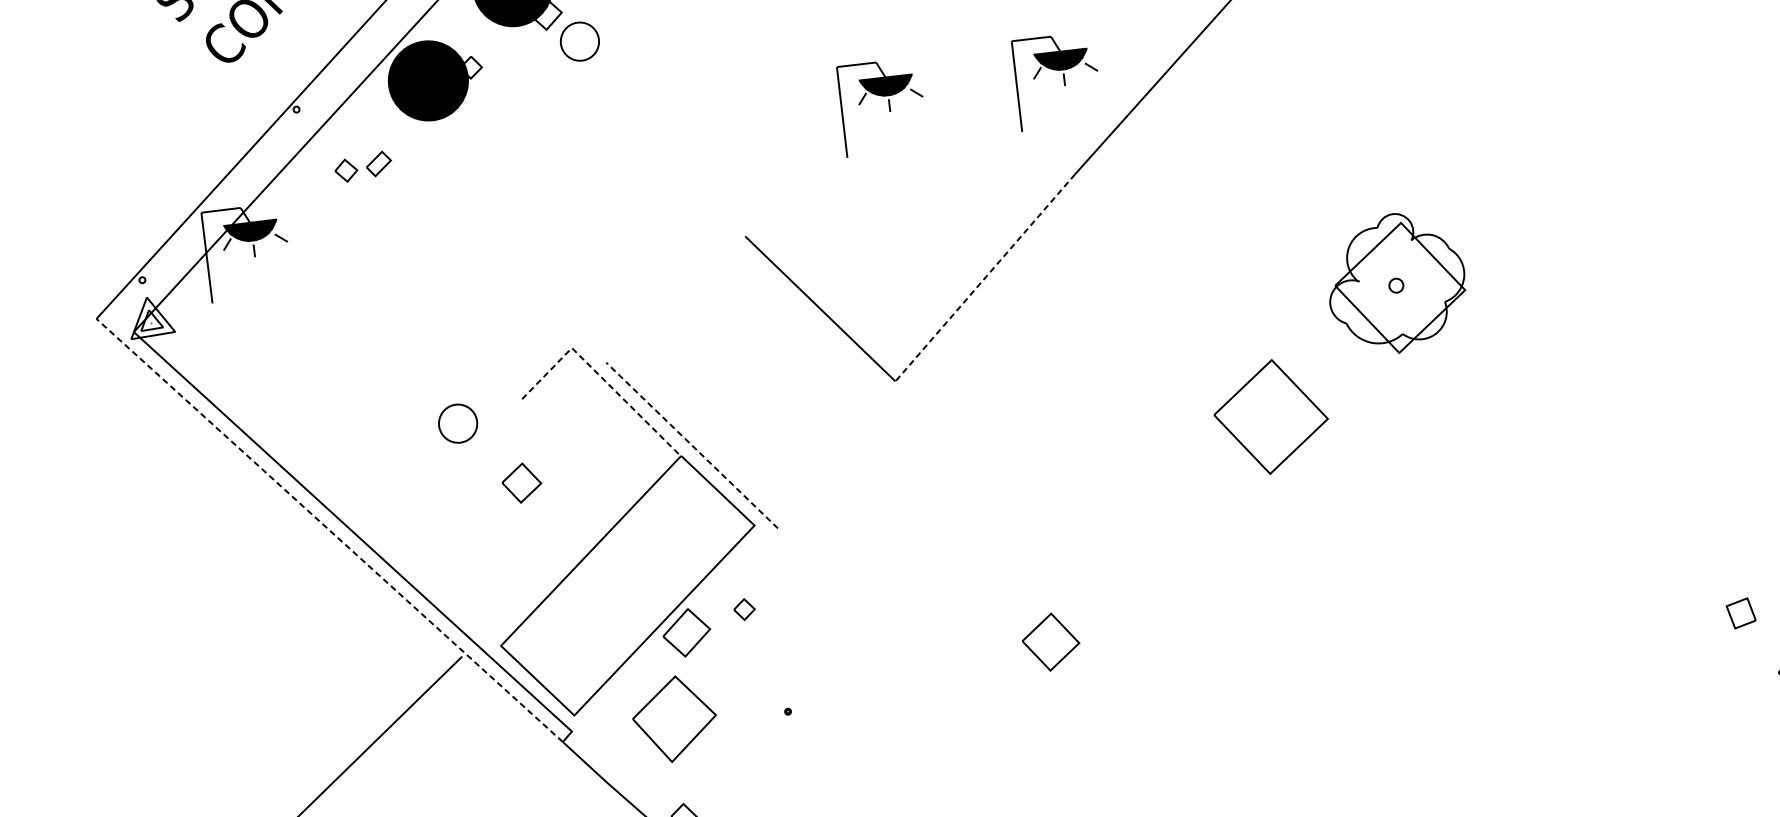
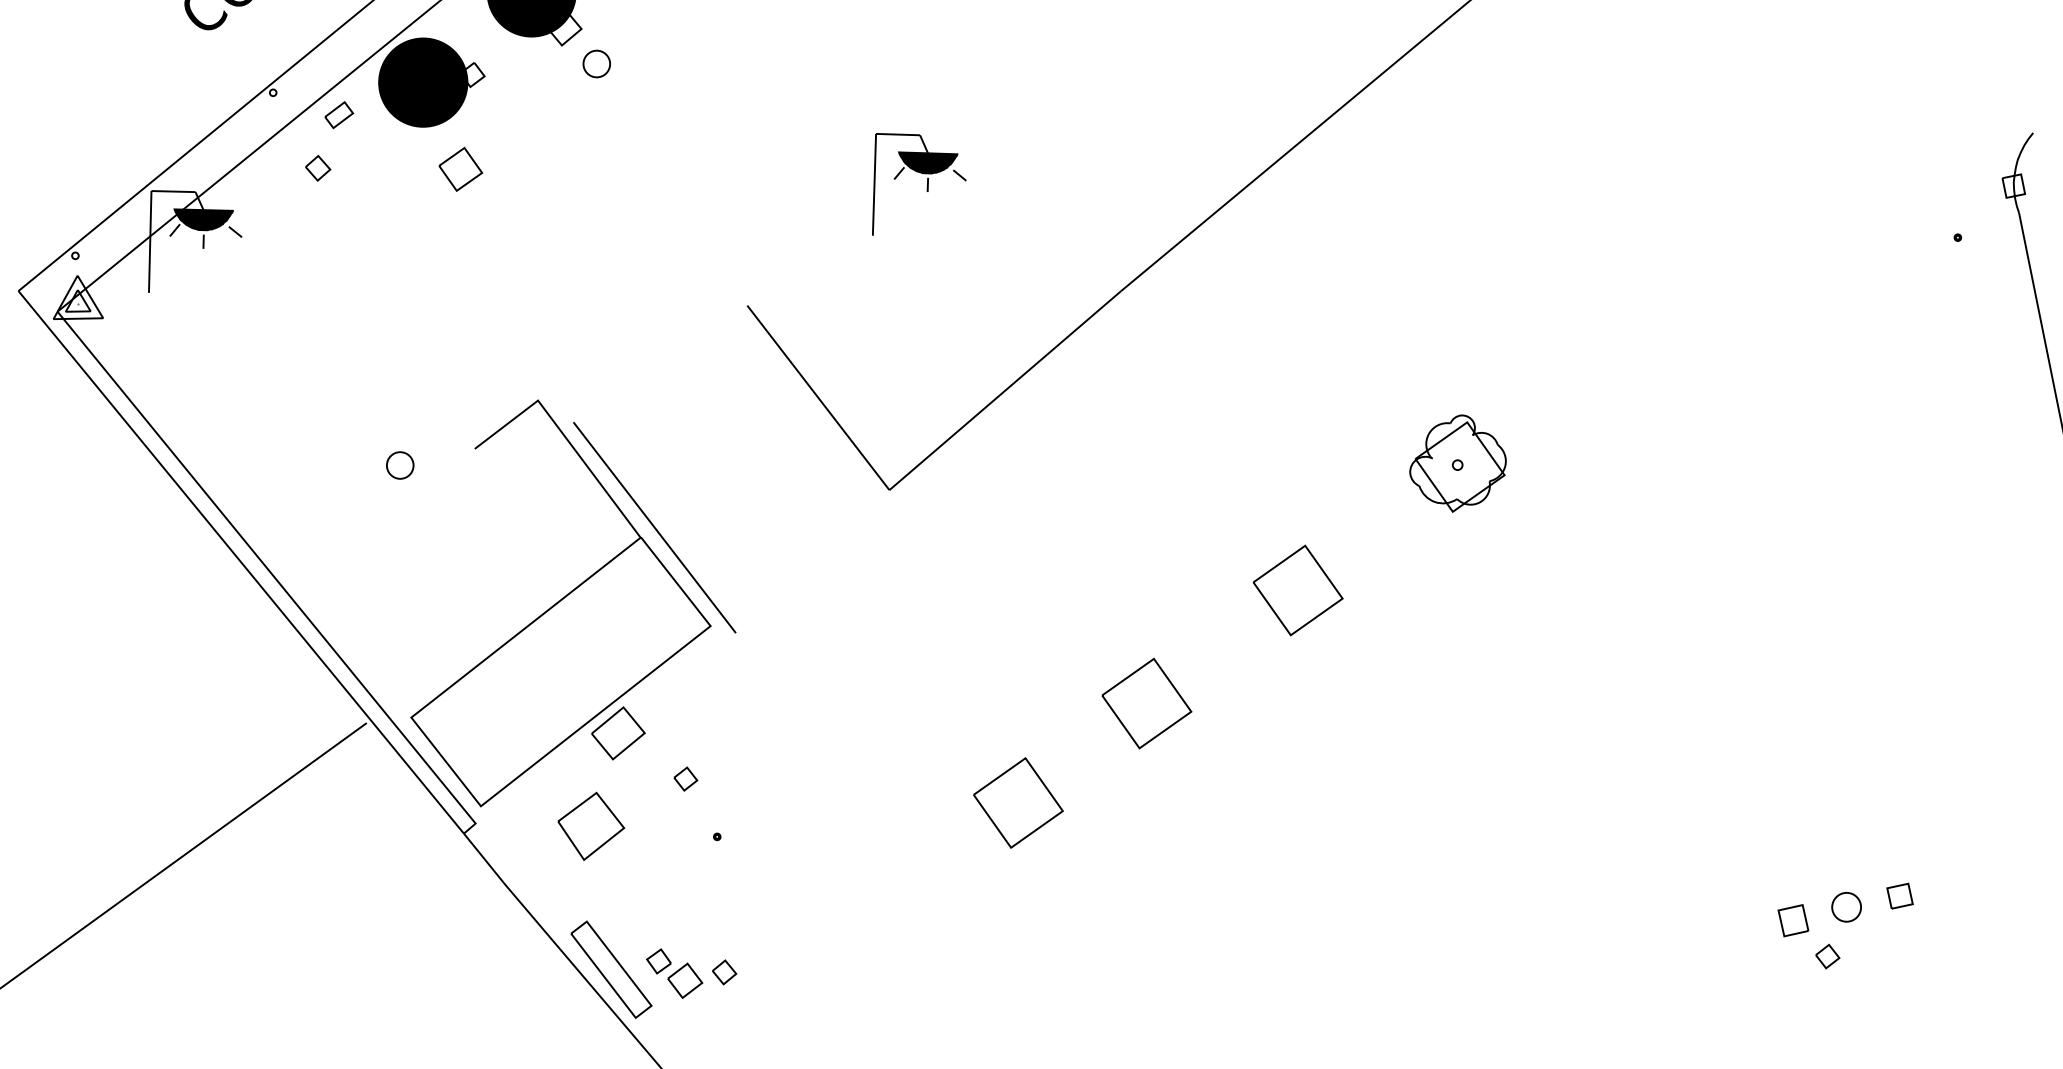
circle: (579, 41) -> (596, 63), size x0.62
part: (1063, 82) -> (1123, 187), removed
part: (379, 164) -> (339, 115), moved
line: (985, 277) -> (1005, 390), dashed -> solid
part: (1396, 283) -> (1457, 463), size x0.62
line: (601, 377) -> (565, 437), dashed -> solid
part: (1271, 416) -> (1298, 590), size x0.71
circle: (457, 423) -> (399, 465), size x0.62
line: (691, 445) -> (654, 527), dashed -> solid
part: (521, 482) -> (460, 168), moved
line: (329, 530) -> (241, 562), dashed -> solid
part: (1151, 537) -> (1146, 703), added
part: (744, 609) -> (685, 778), moved
part: (1741, 613) -> (1793, 920), moved
part: (1050, 641) -> (1018, 802), size x1.43
part: (675, 718) -> (591, 825), size x0.71

